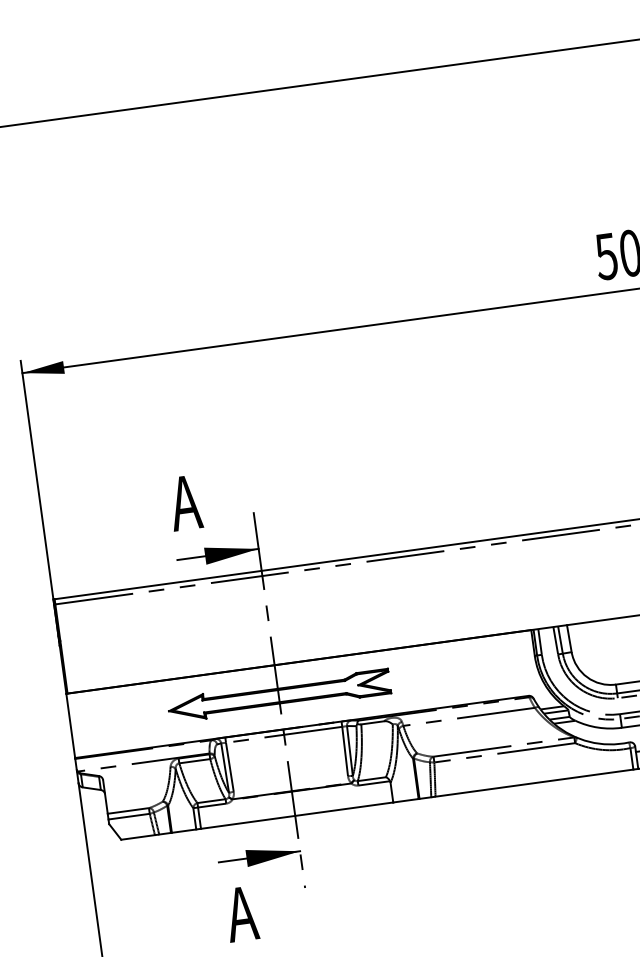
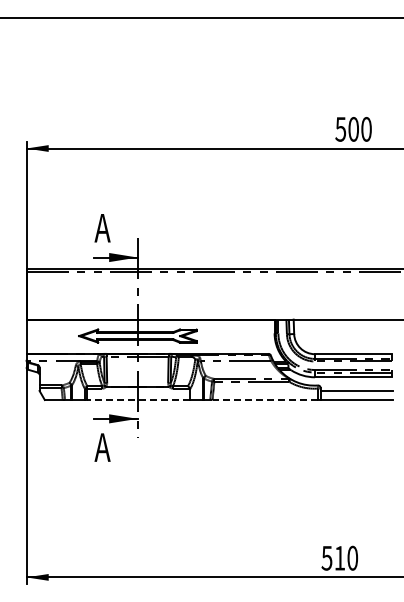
line: (534, 784) -> (265, 400), solid -> dashed
line: (296, 816) -> (138, 400), solid -> dashed

